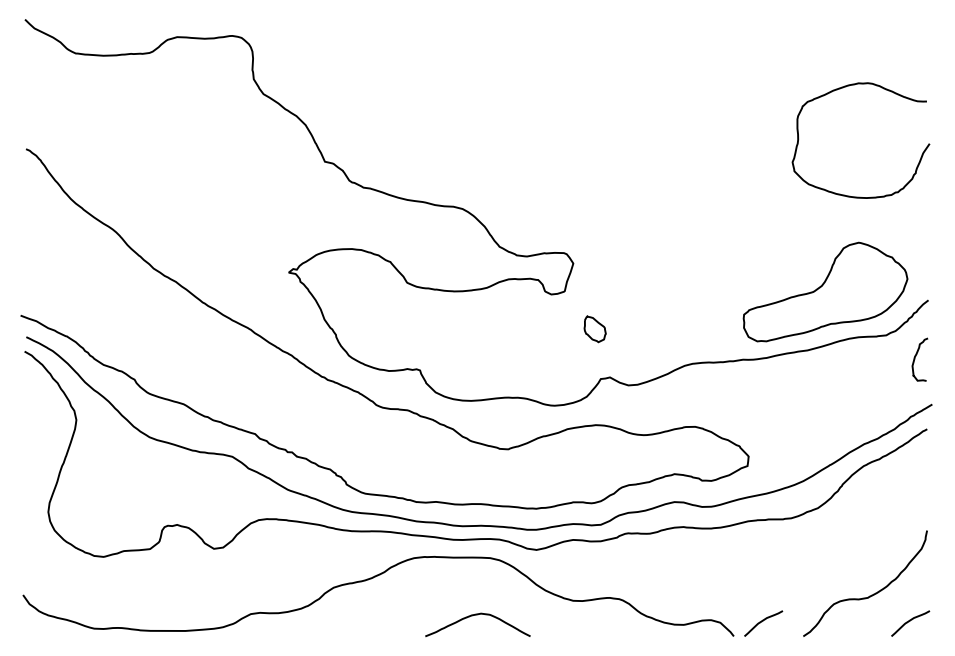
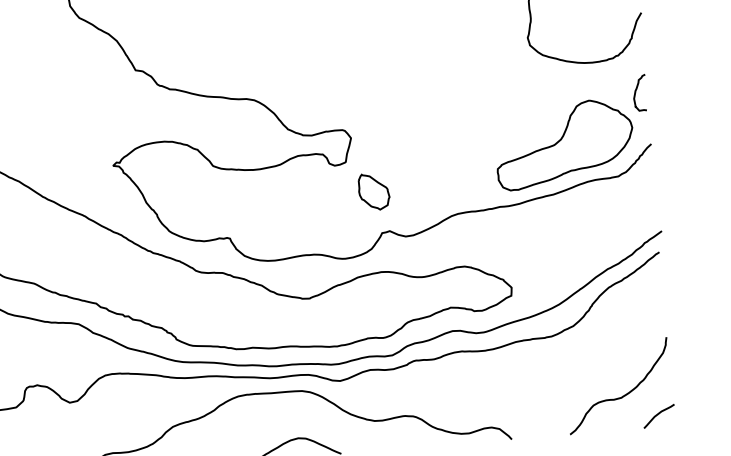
part: (594, 328) -> (373, 191), size x1.67
curve: (915, 359) -> (636, 93), moved
curve: (763, 621) -> (535, 424), removed

